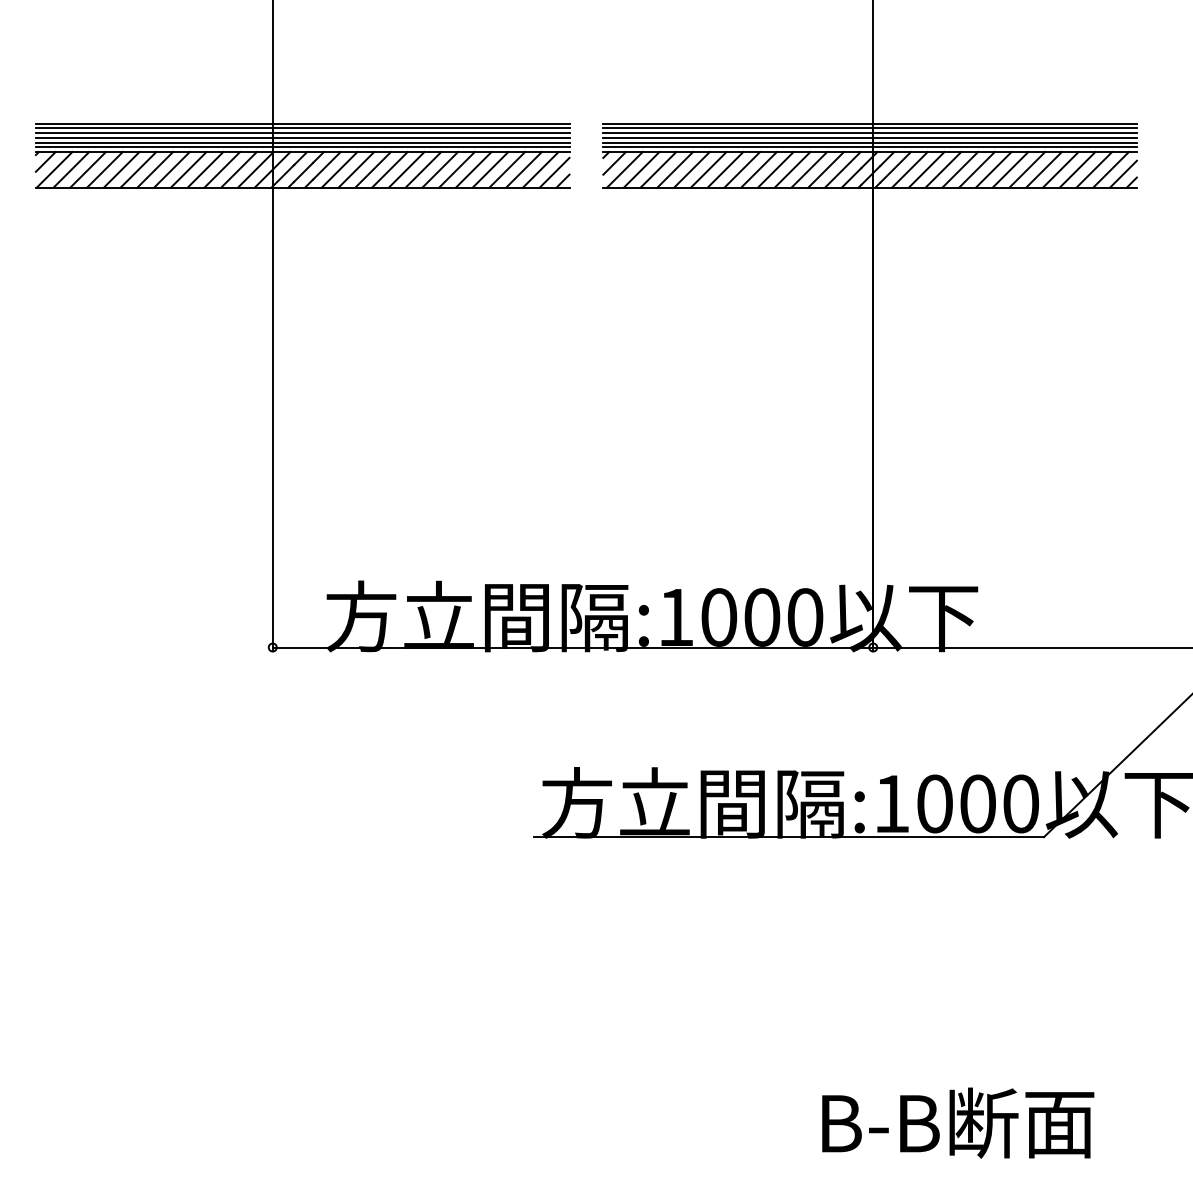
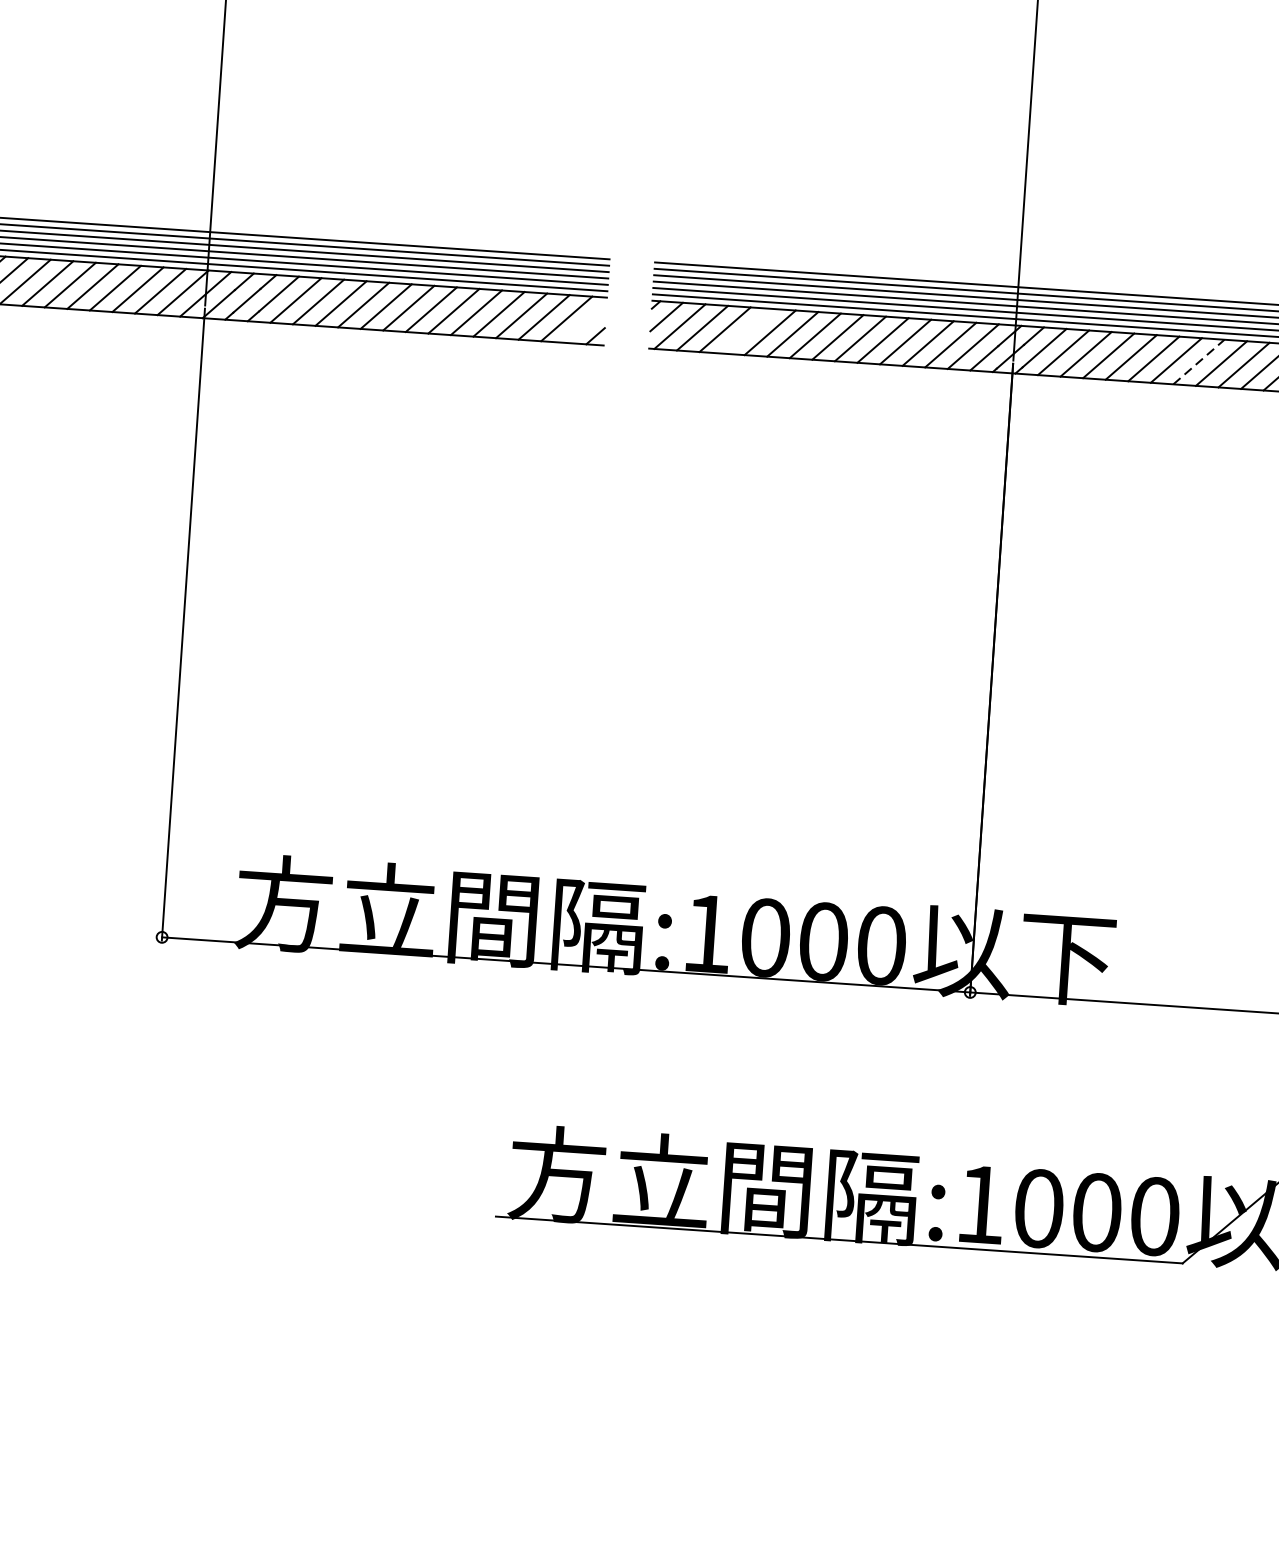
line: (675, 169) -> (747, 330), removed
line: (1010, 169) -> (1198, 361), solid -> dashed
line: (554, 172) -> (584, 323), removed

